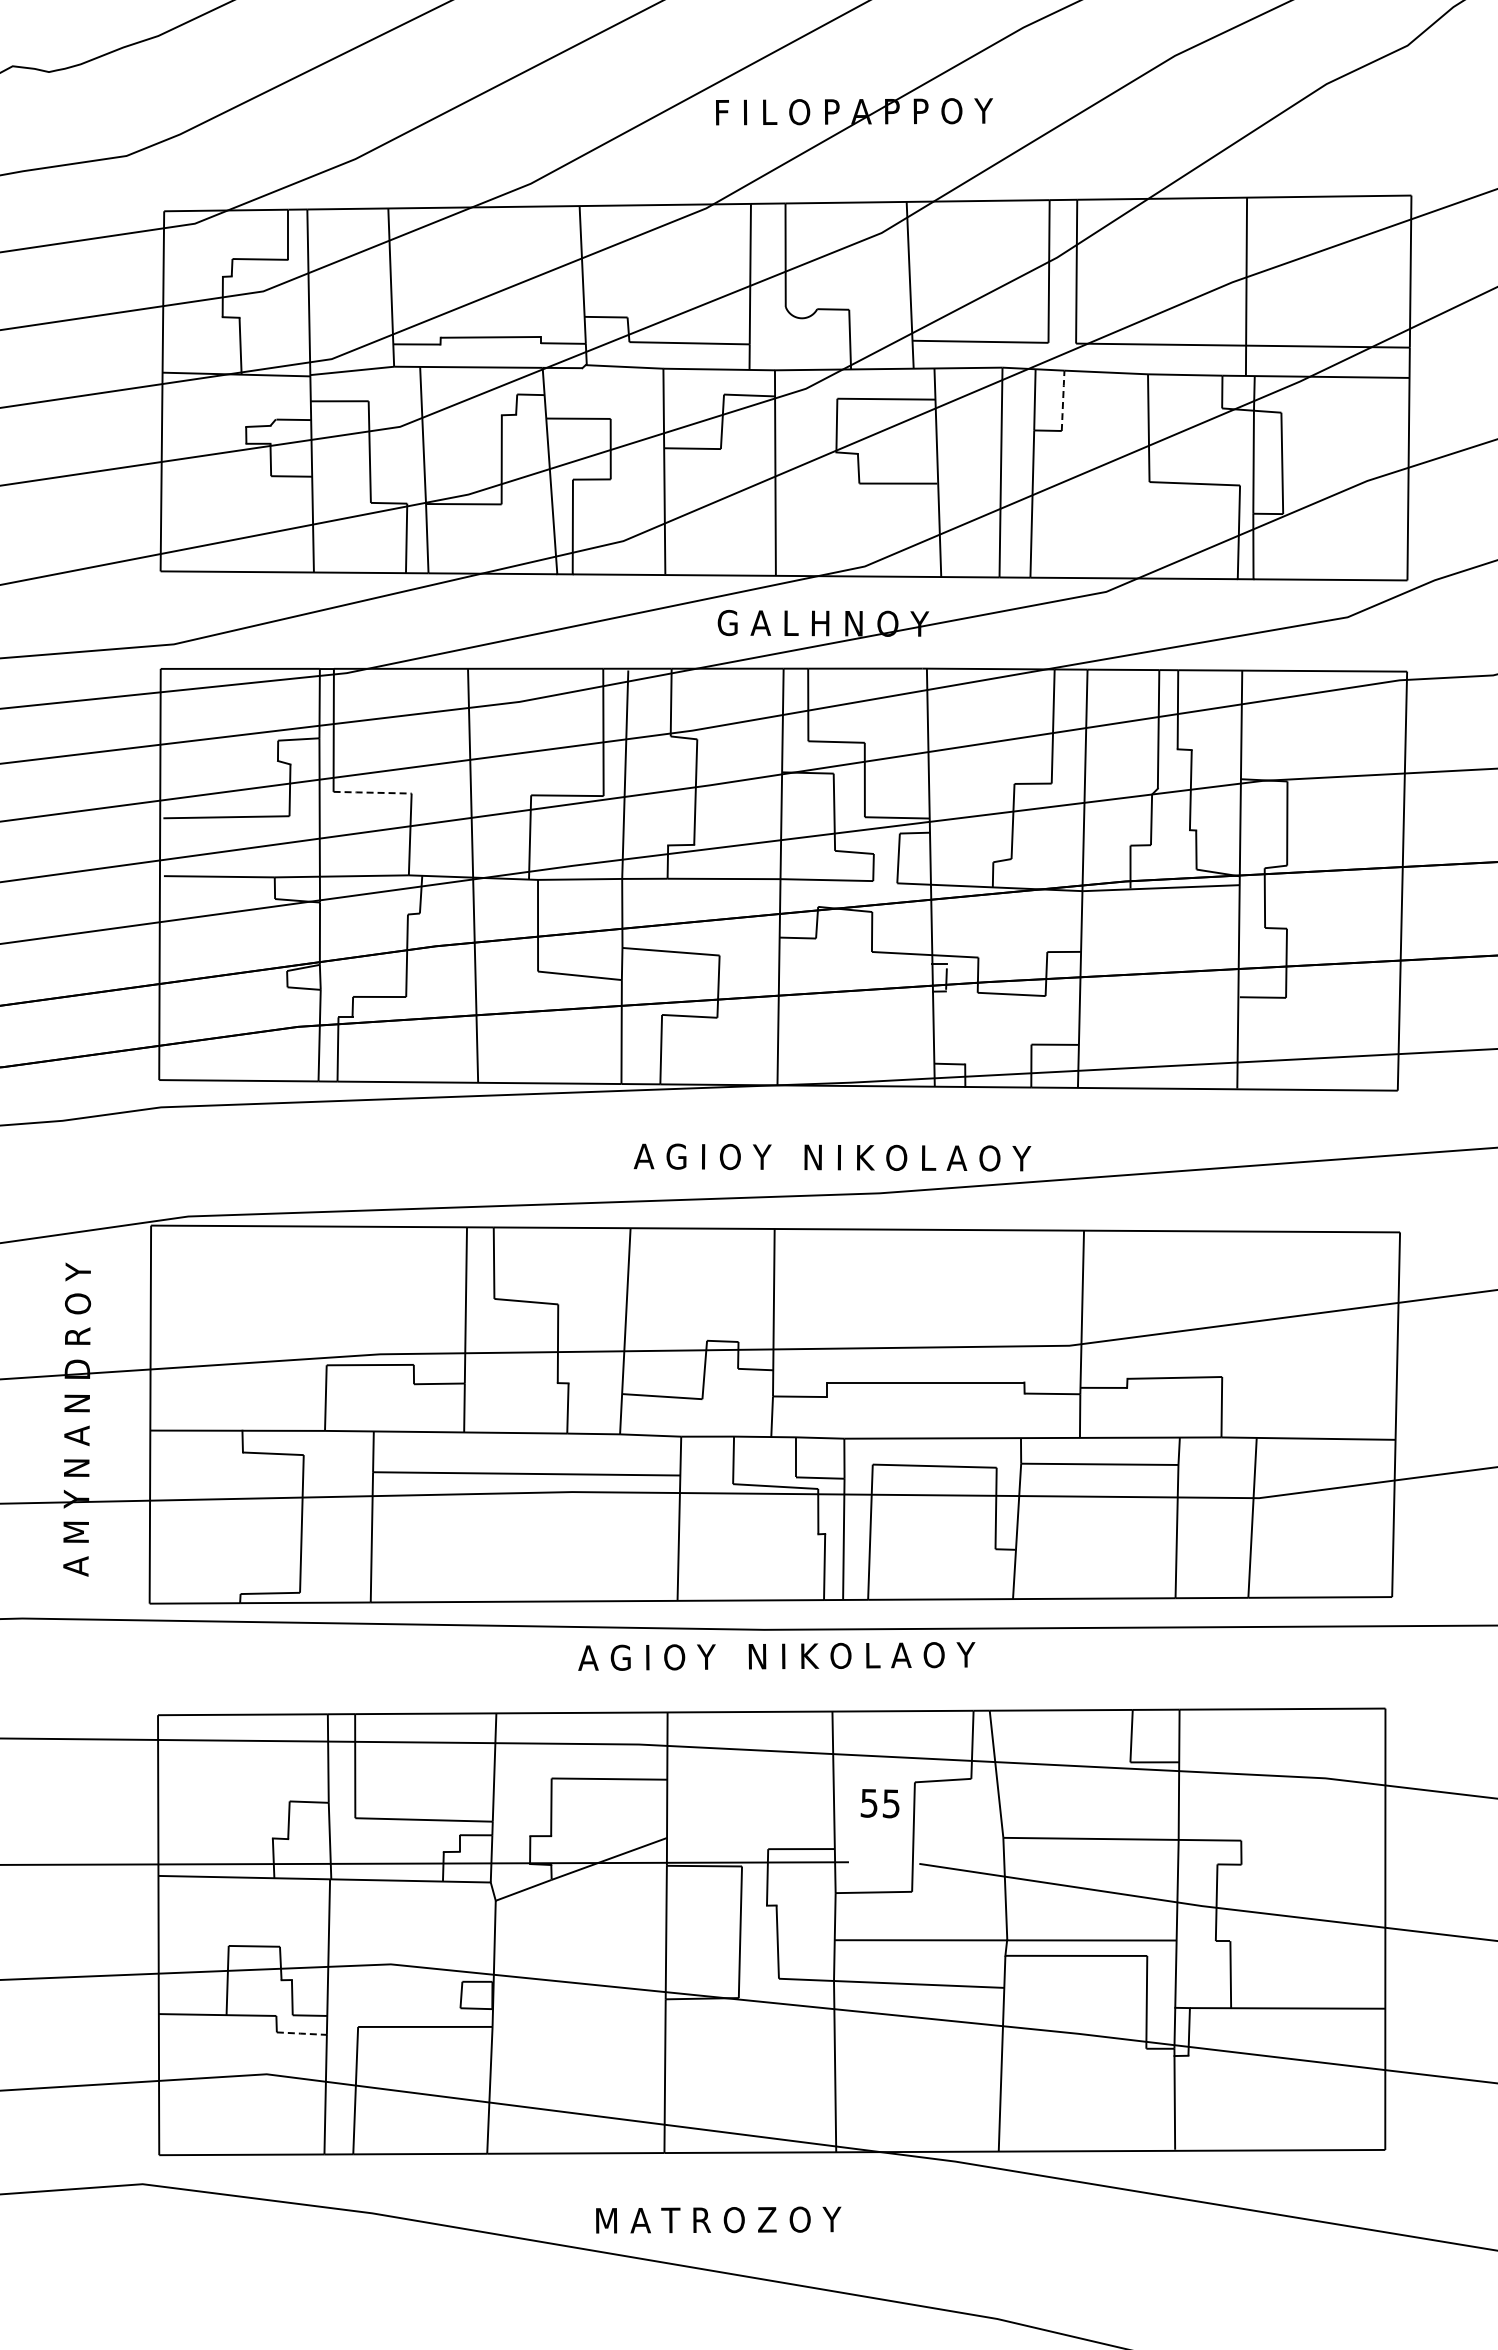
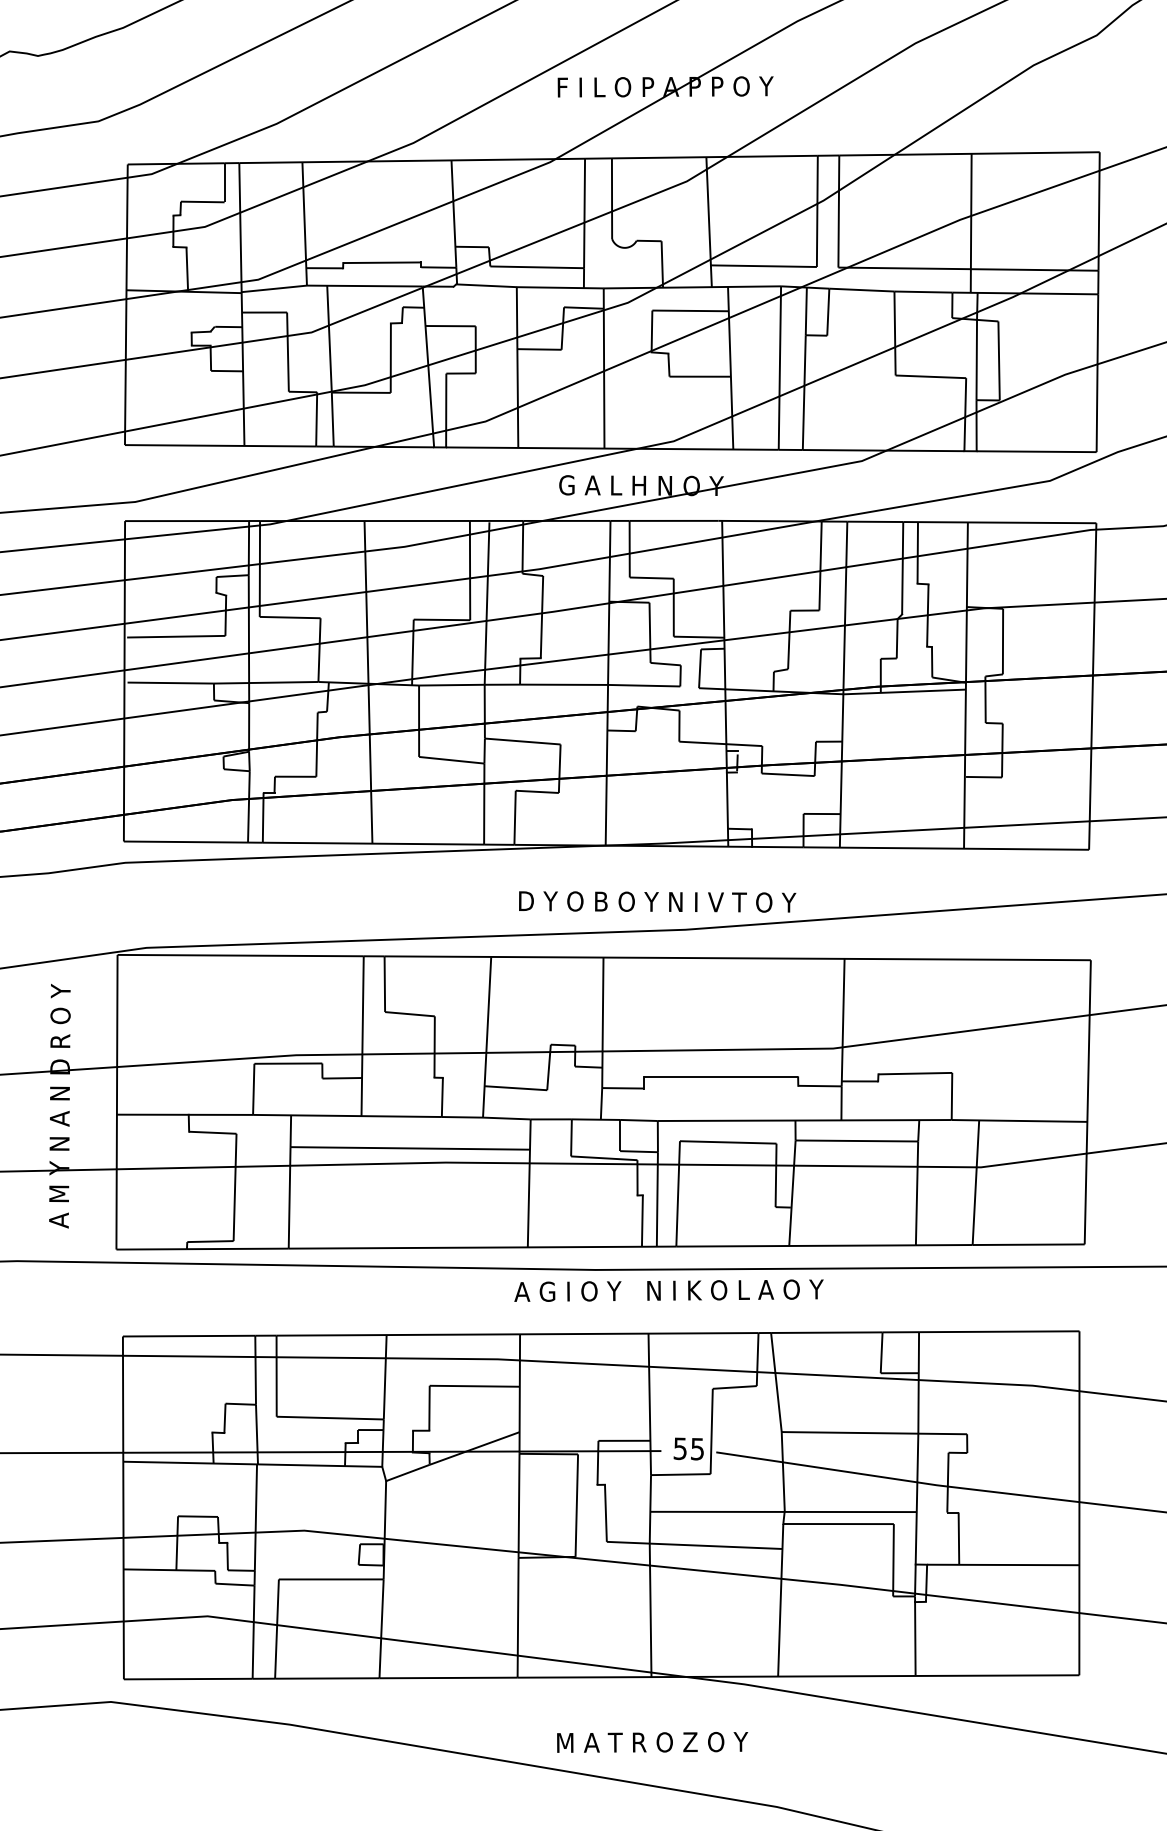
line: (1063, 400) -> (828, 311), dashed -> solid
line: (373, 792) -> (290, 617), dashed -> solid
text: (832, 1157) -> (648, 901), A G I O Y   N I K O L A O Y -> D Y O B O Y N I V T O Y
text: (776, 1656) -> (668, 1290), moved
text: (879, 1803) -> (688, 1448), moved
line: (301, 2033) -> (234, 1584), dashed -> solid
text: (718, 2219) -> (652, 1741), moved

